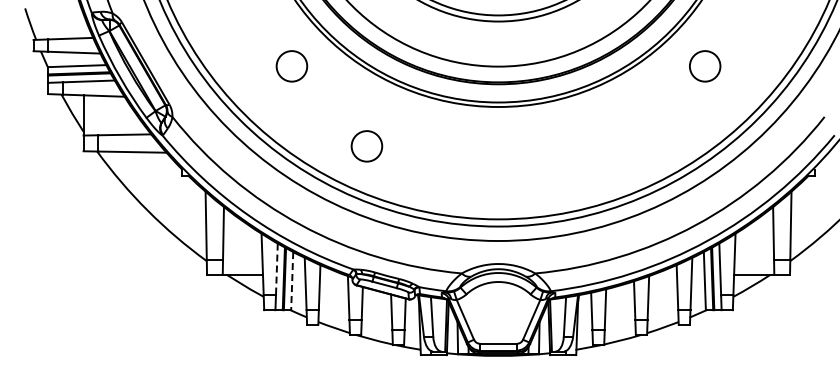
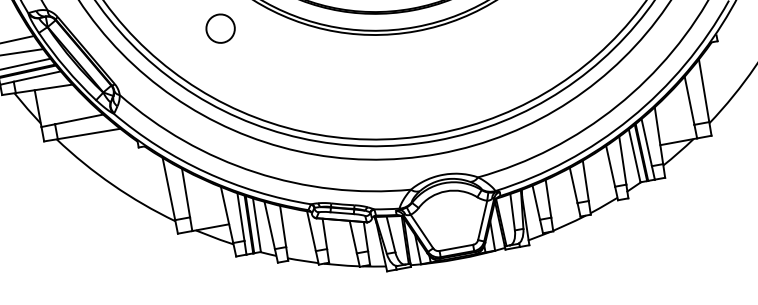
circle: (366, 146) -> (302, 89), removed
line: (276, 269) -> (240, 217), dashed -> solid
line: (292, 281) -> (257, 225), dashed -> solid

